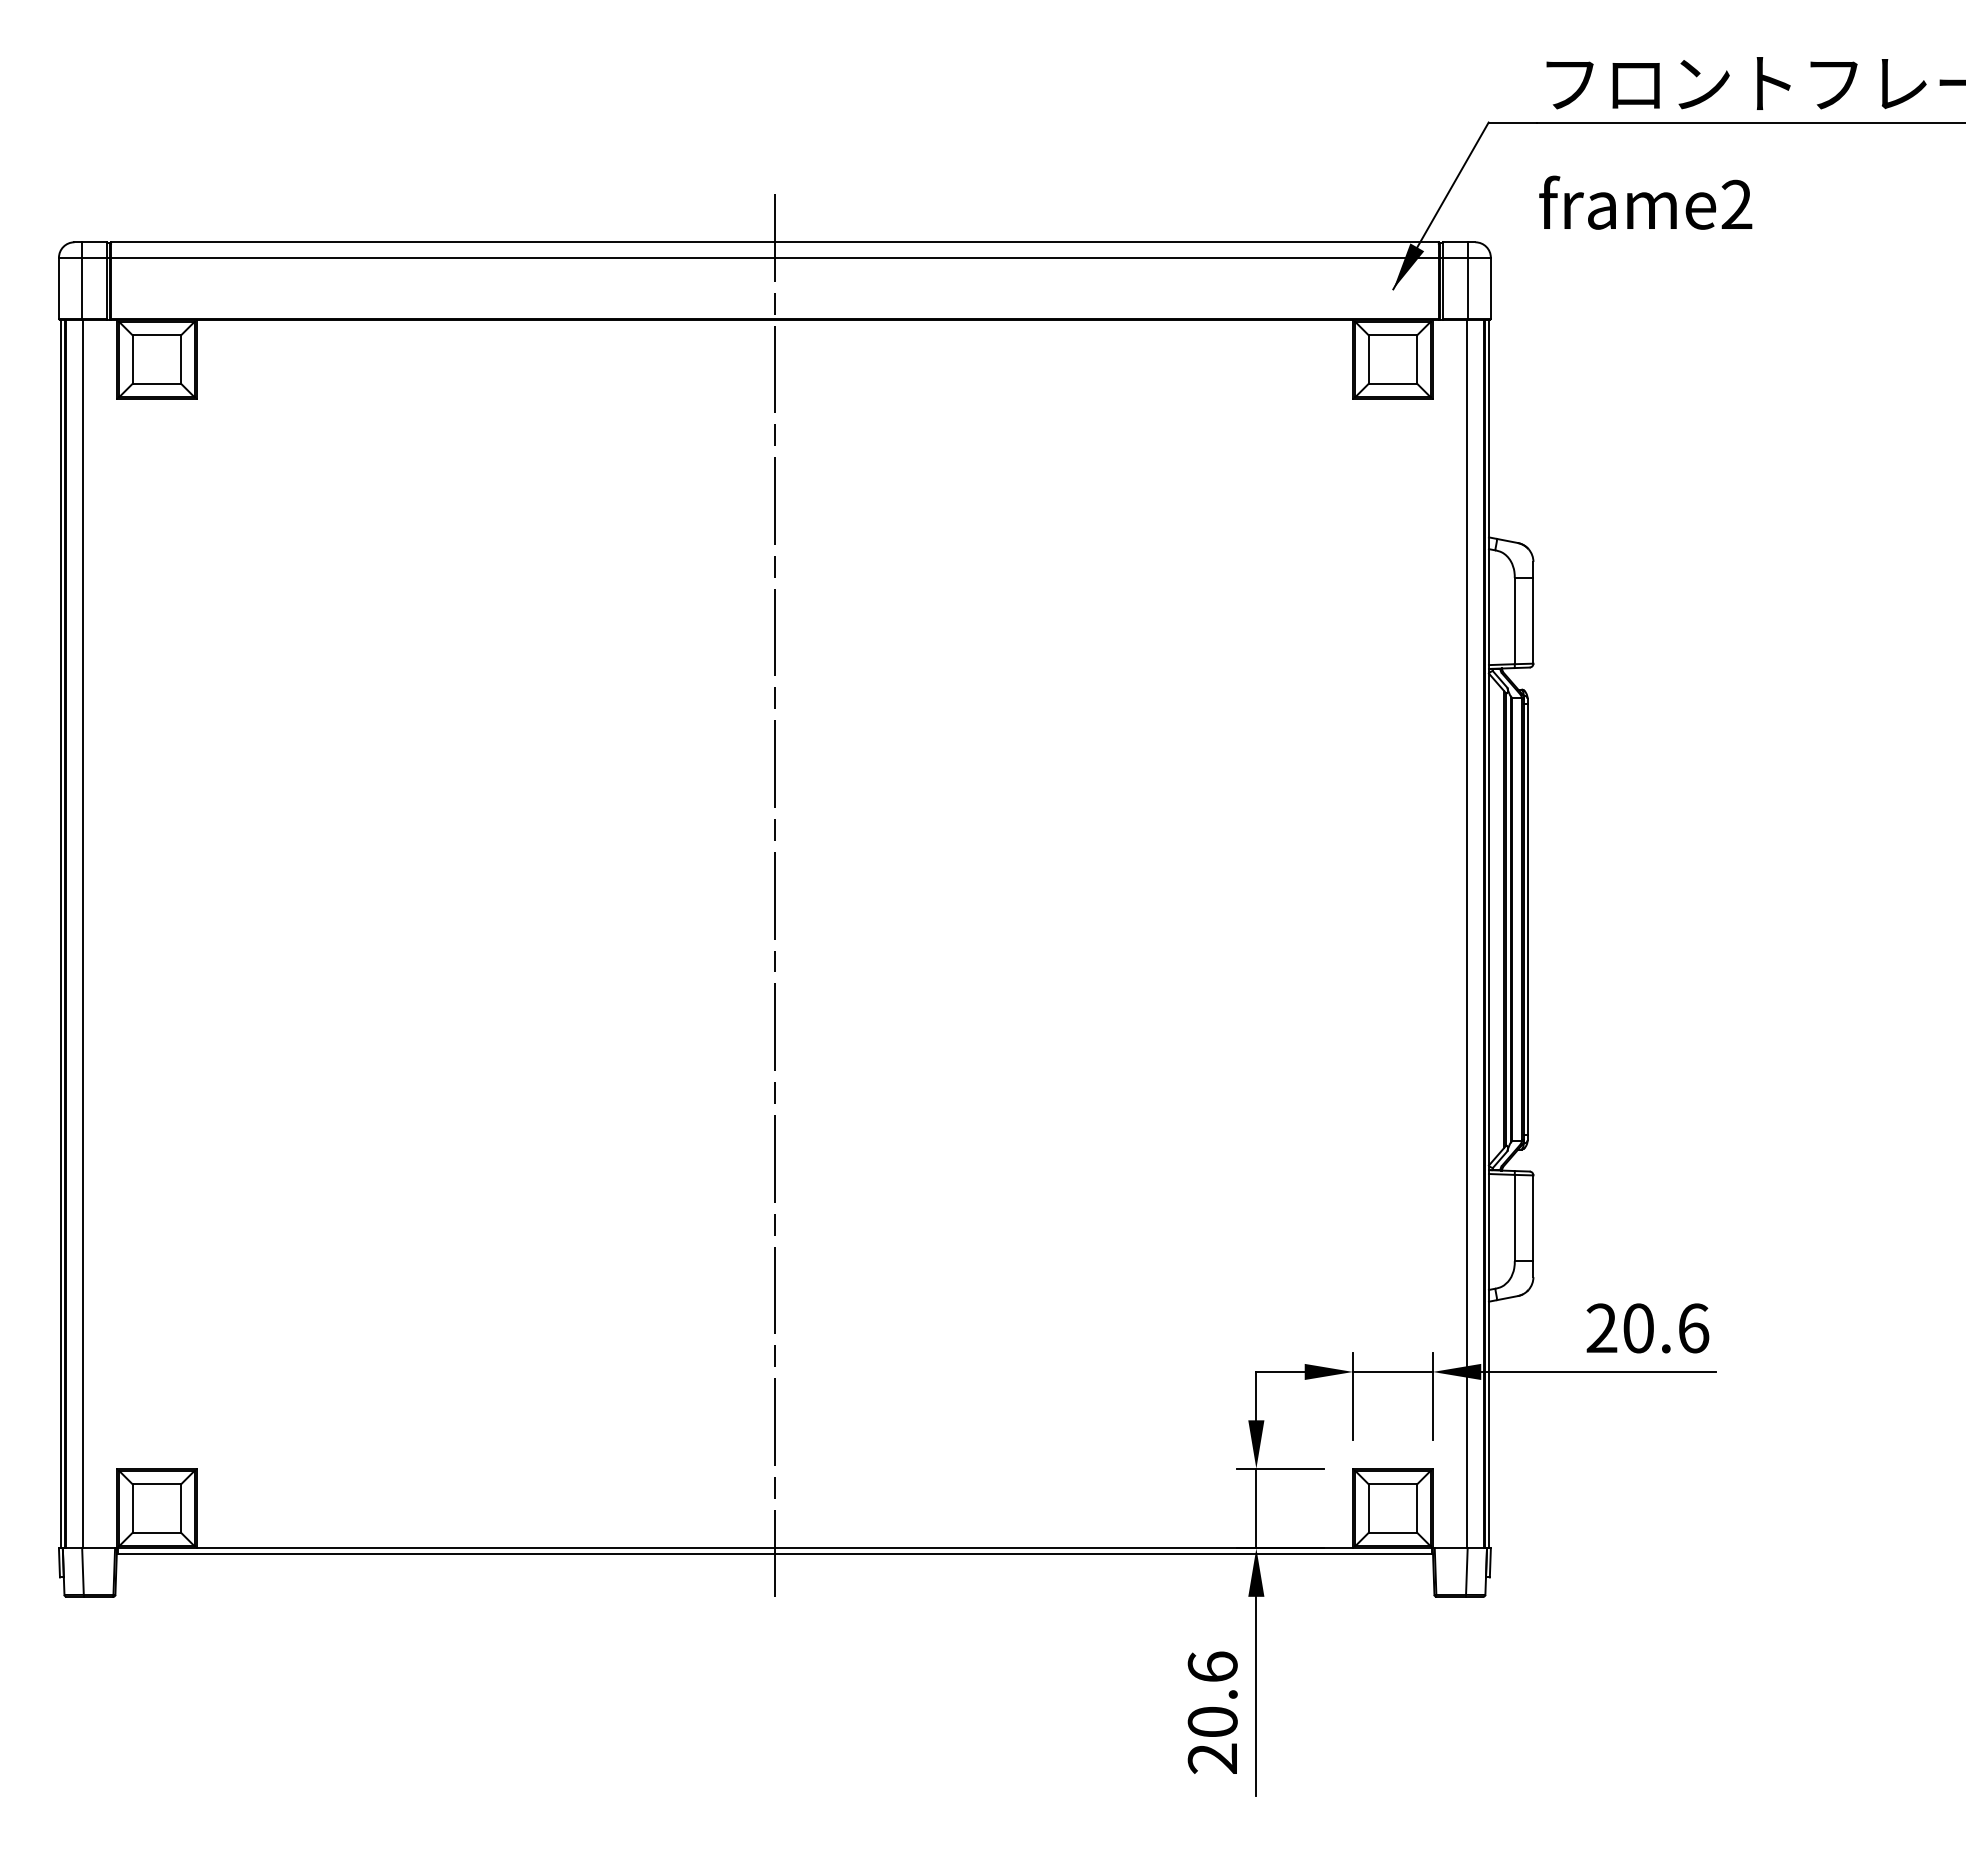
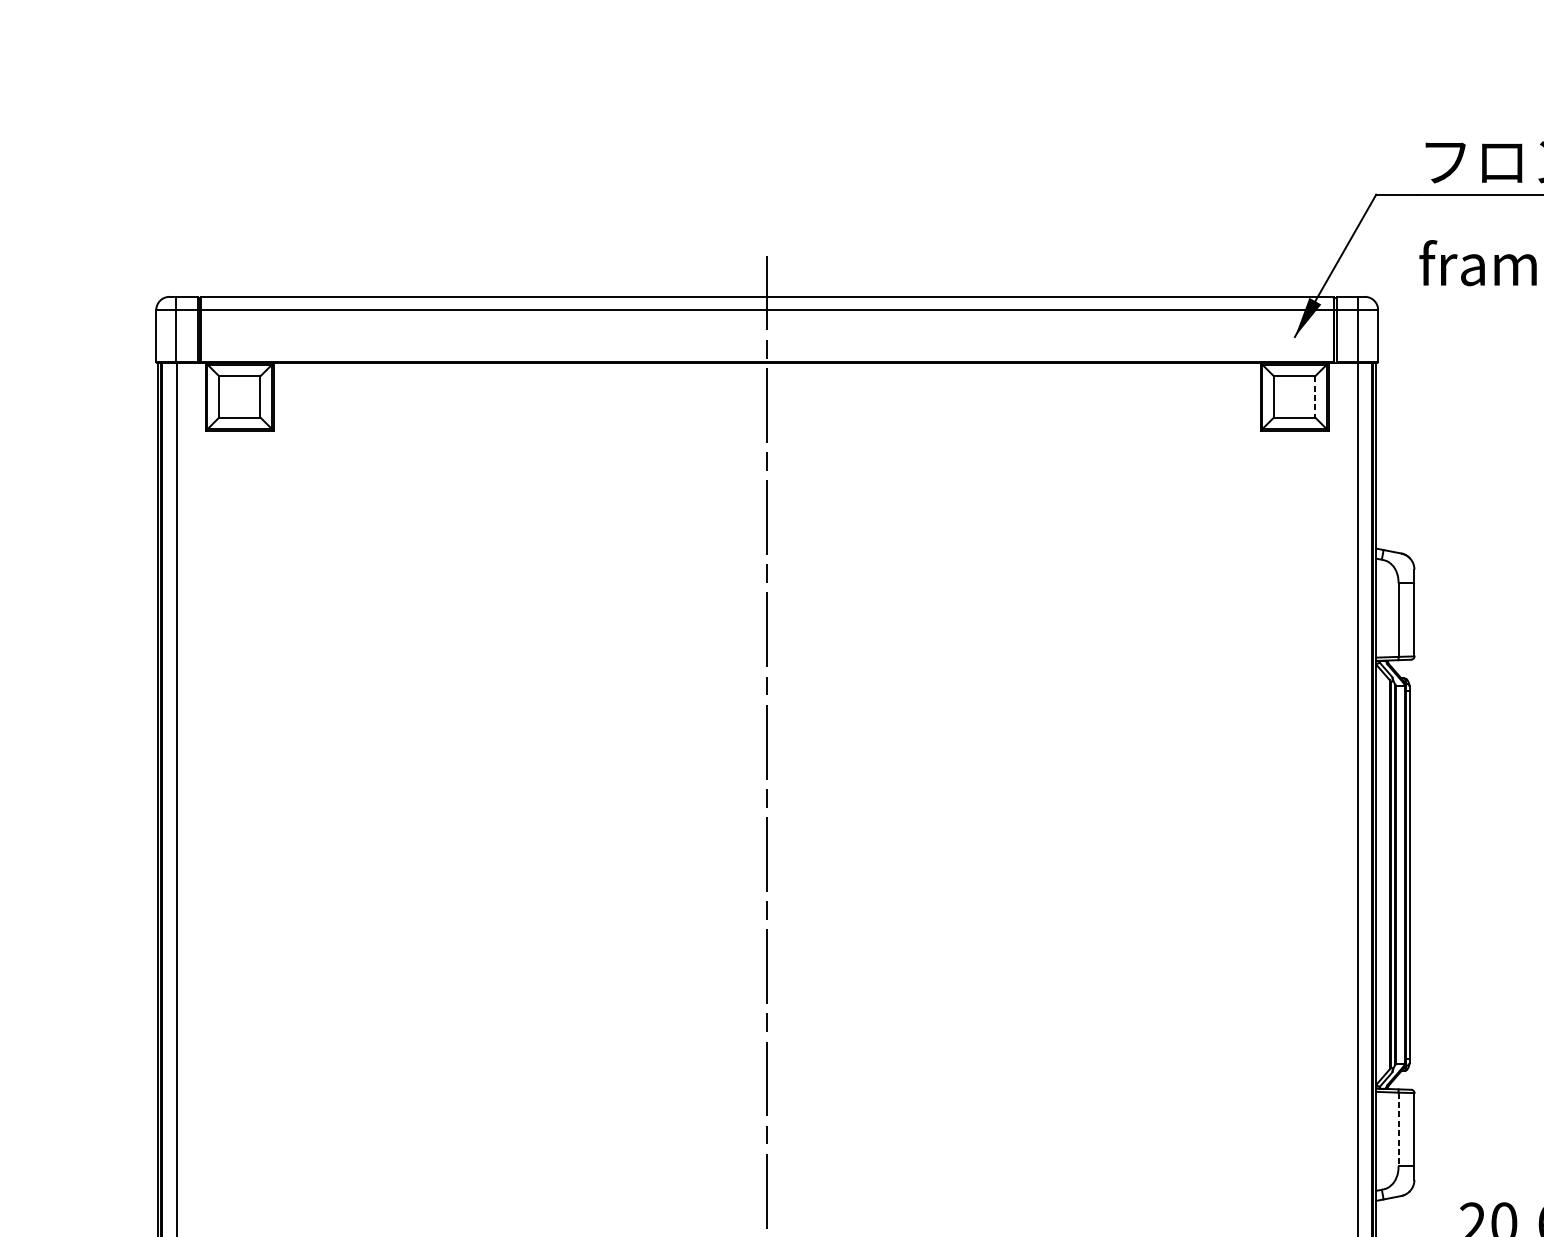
line: (1417, 360) -> (1315, 397), solid -> dashed
line: (1514, 1218) -> (1398, 1129), solid -> dashed

